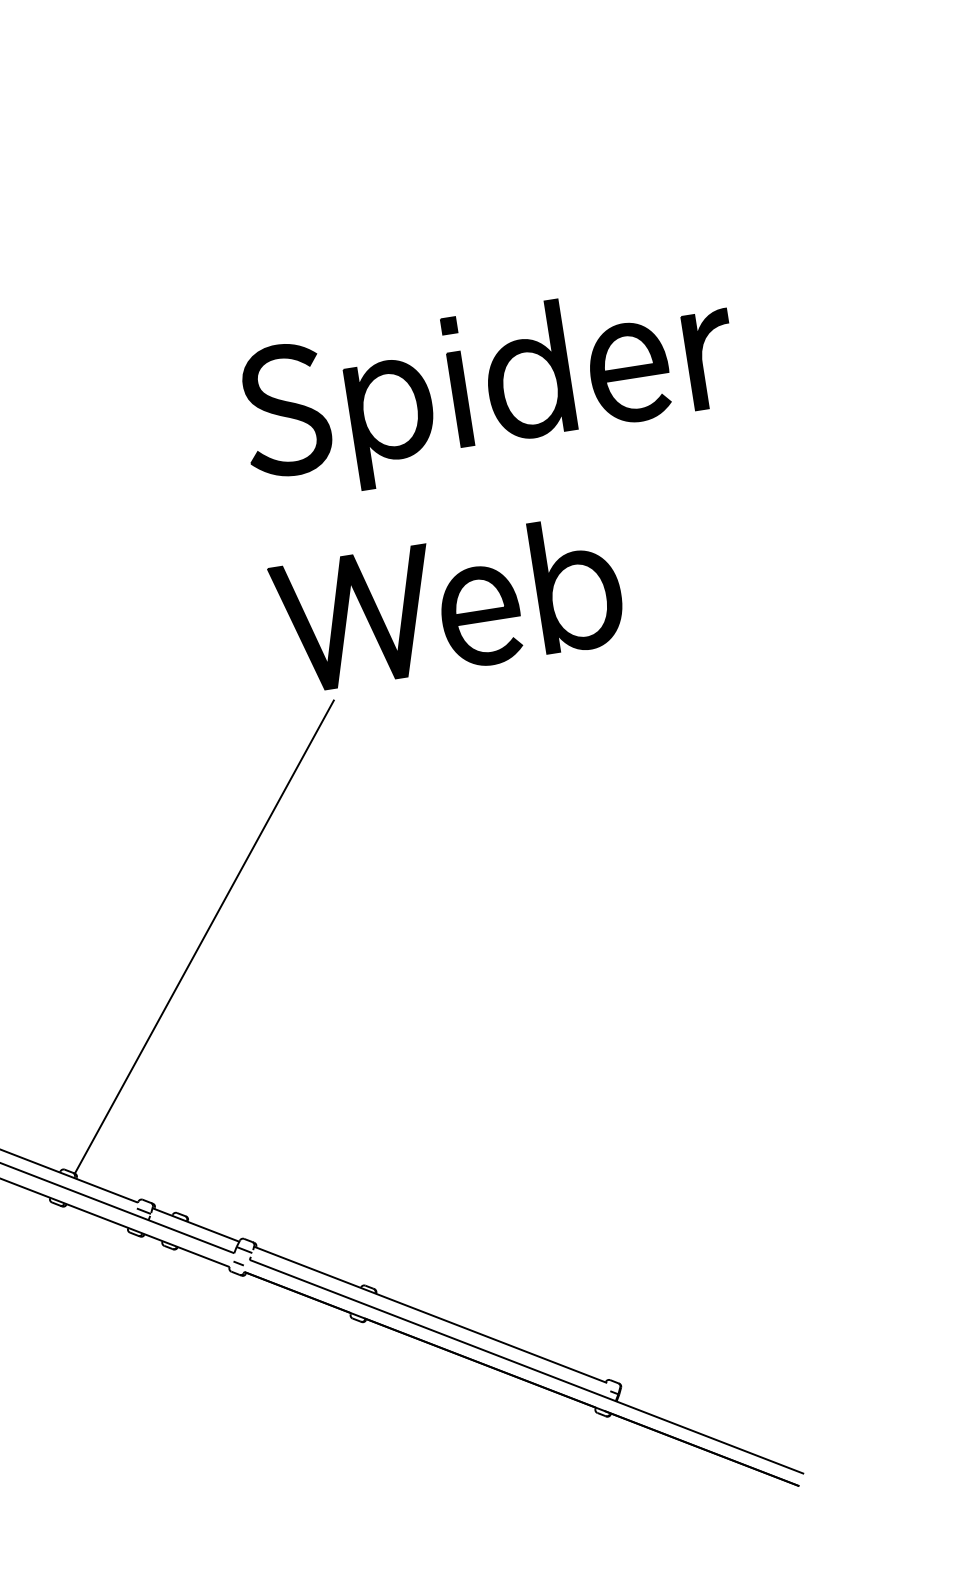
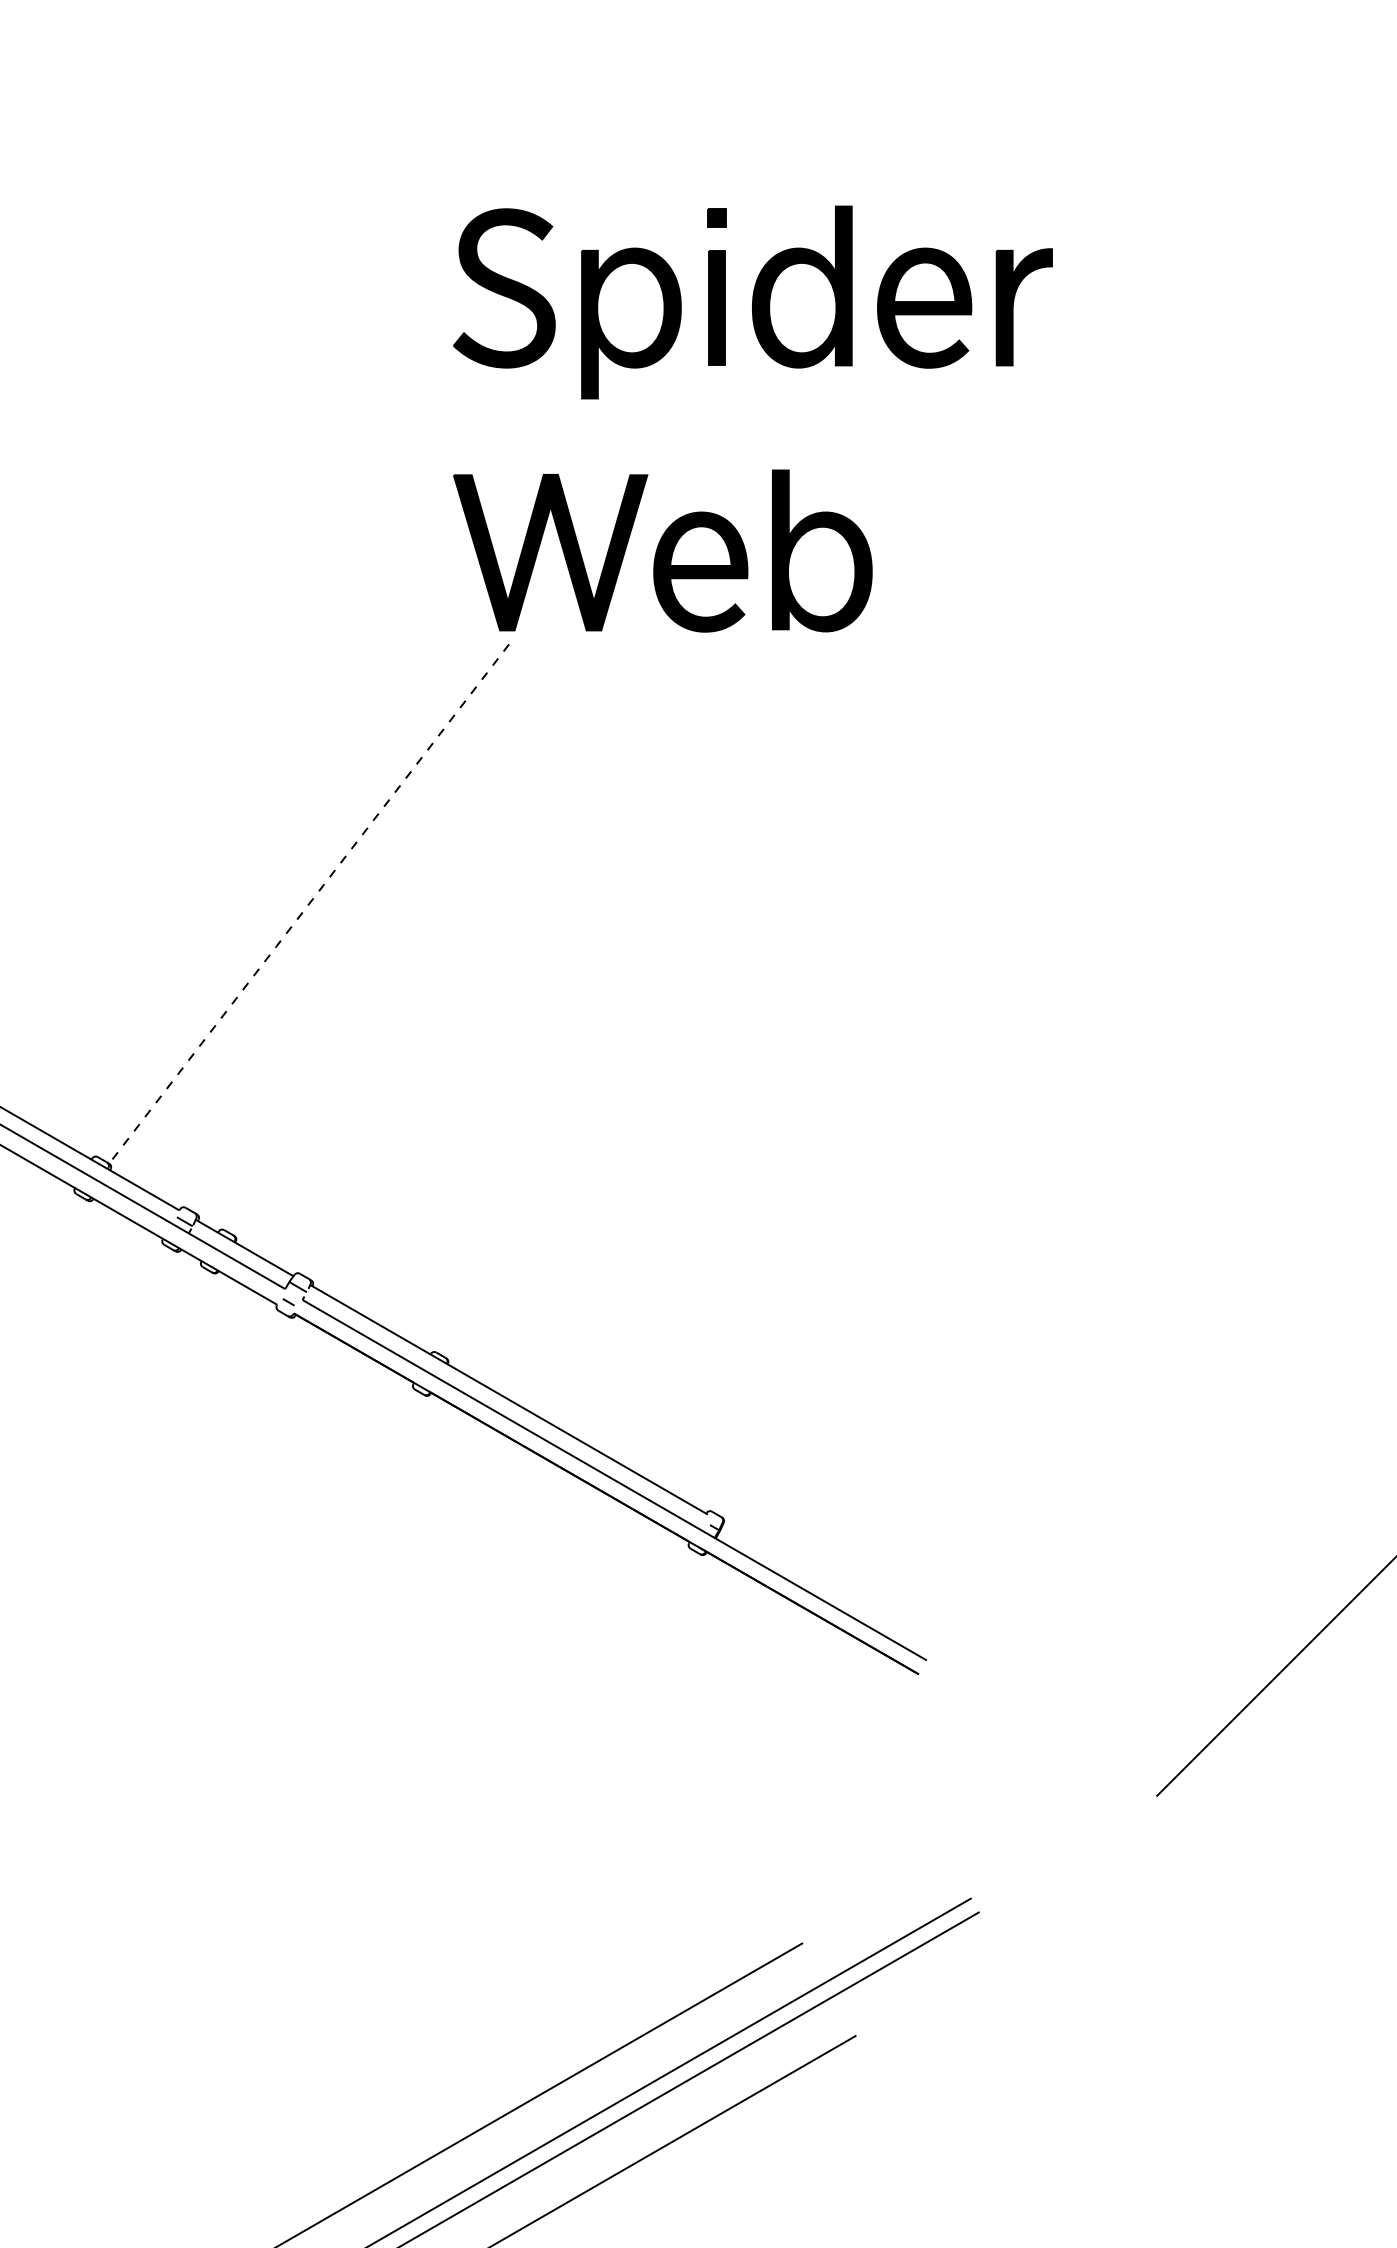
line: (204, 936) -> (309, 904), solid -> dashed

